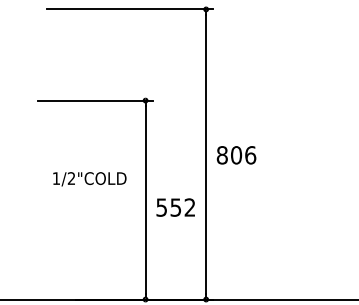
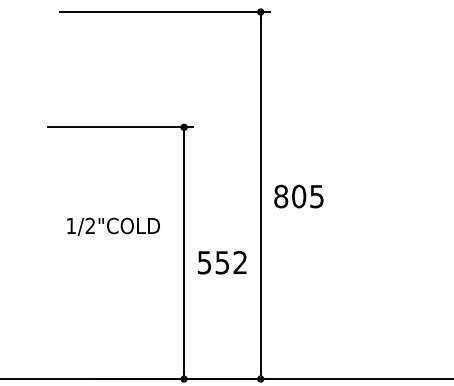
text: (250, 155) -> (316, 196), 806 -> 805

